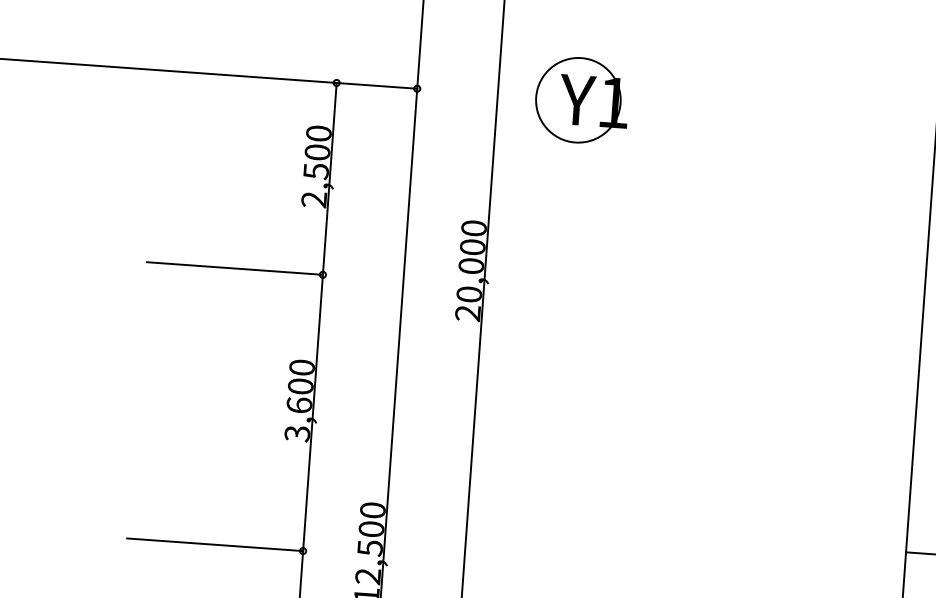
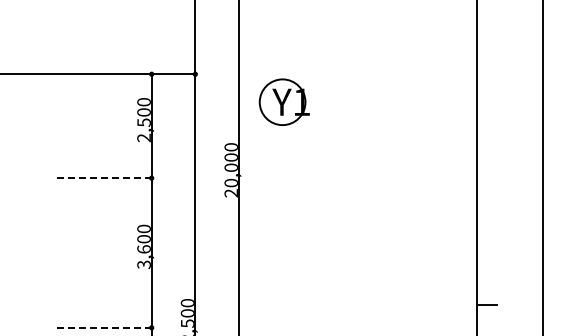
part: (580, 99) -> (283, 101), moved
line: (235, 269) -> (104, 178), solid -> dashed
line: (215, 544) -> (104, 327), solid -> dashed

